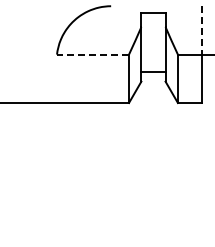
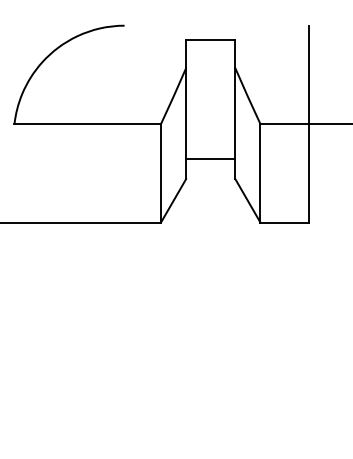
line: (201, 30) -> (308, 75), dashed -> solid
line: (92, 54) -> (86, 123), dashed -> solid

